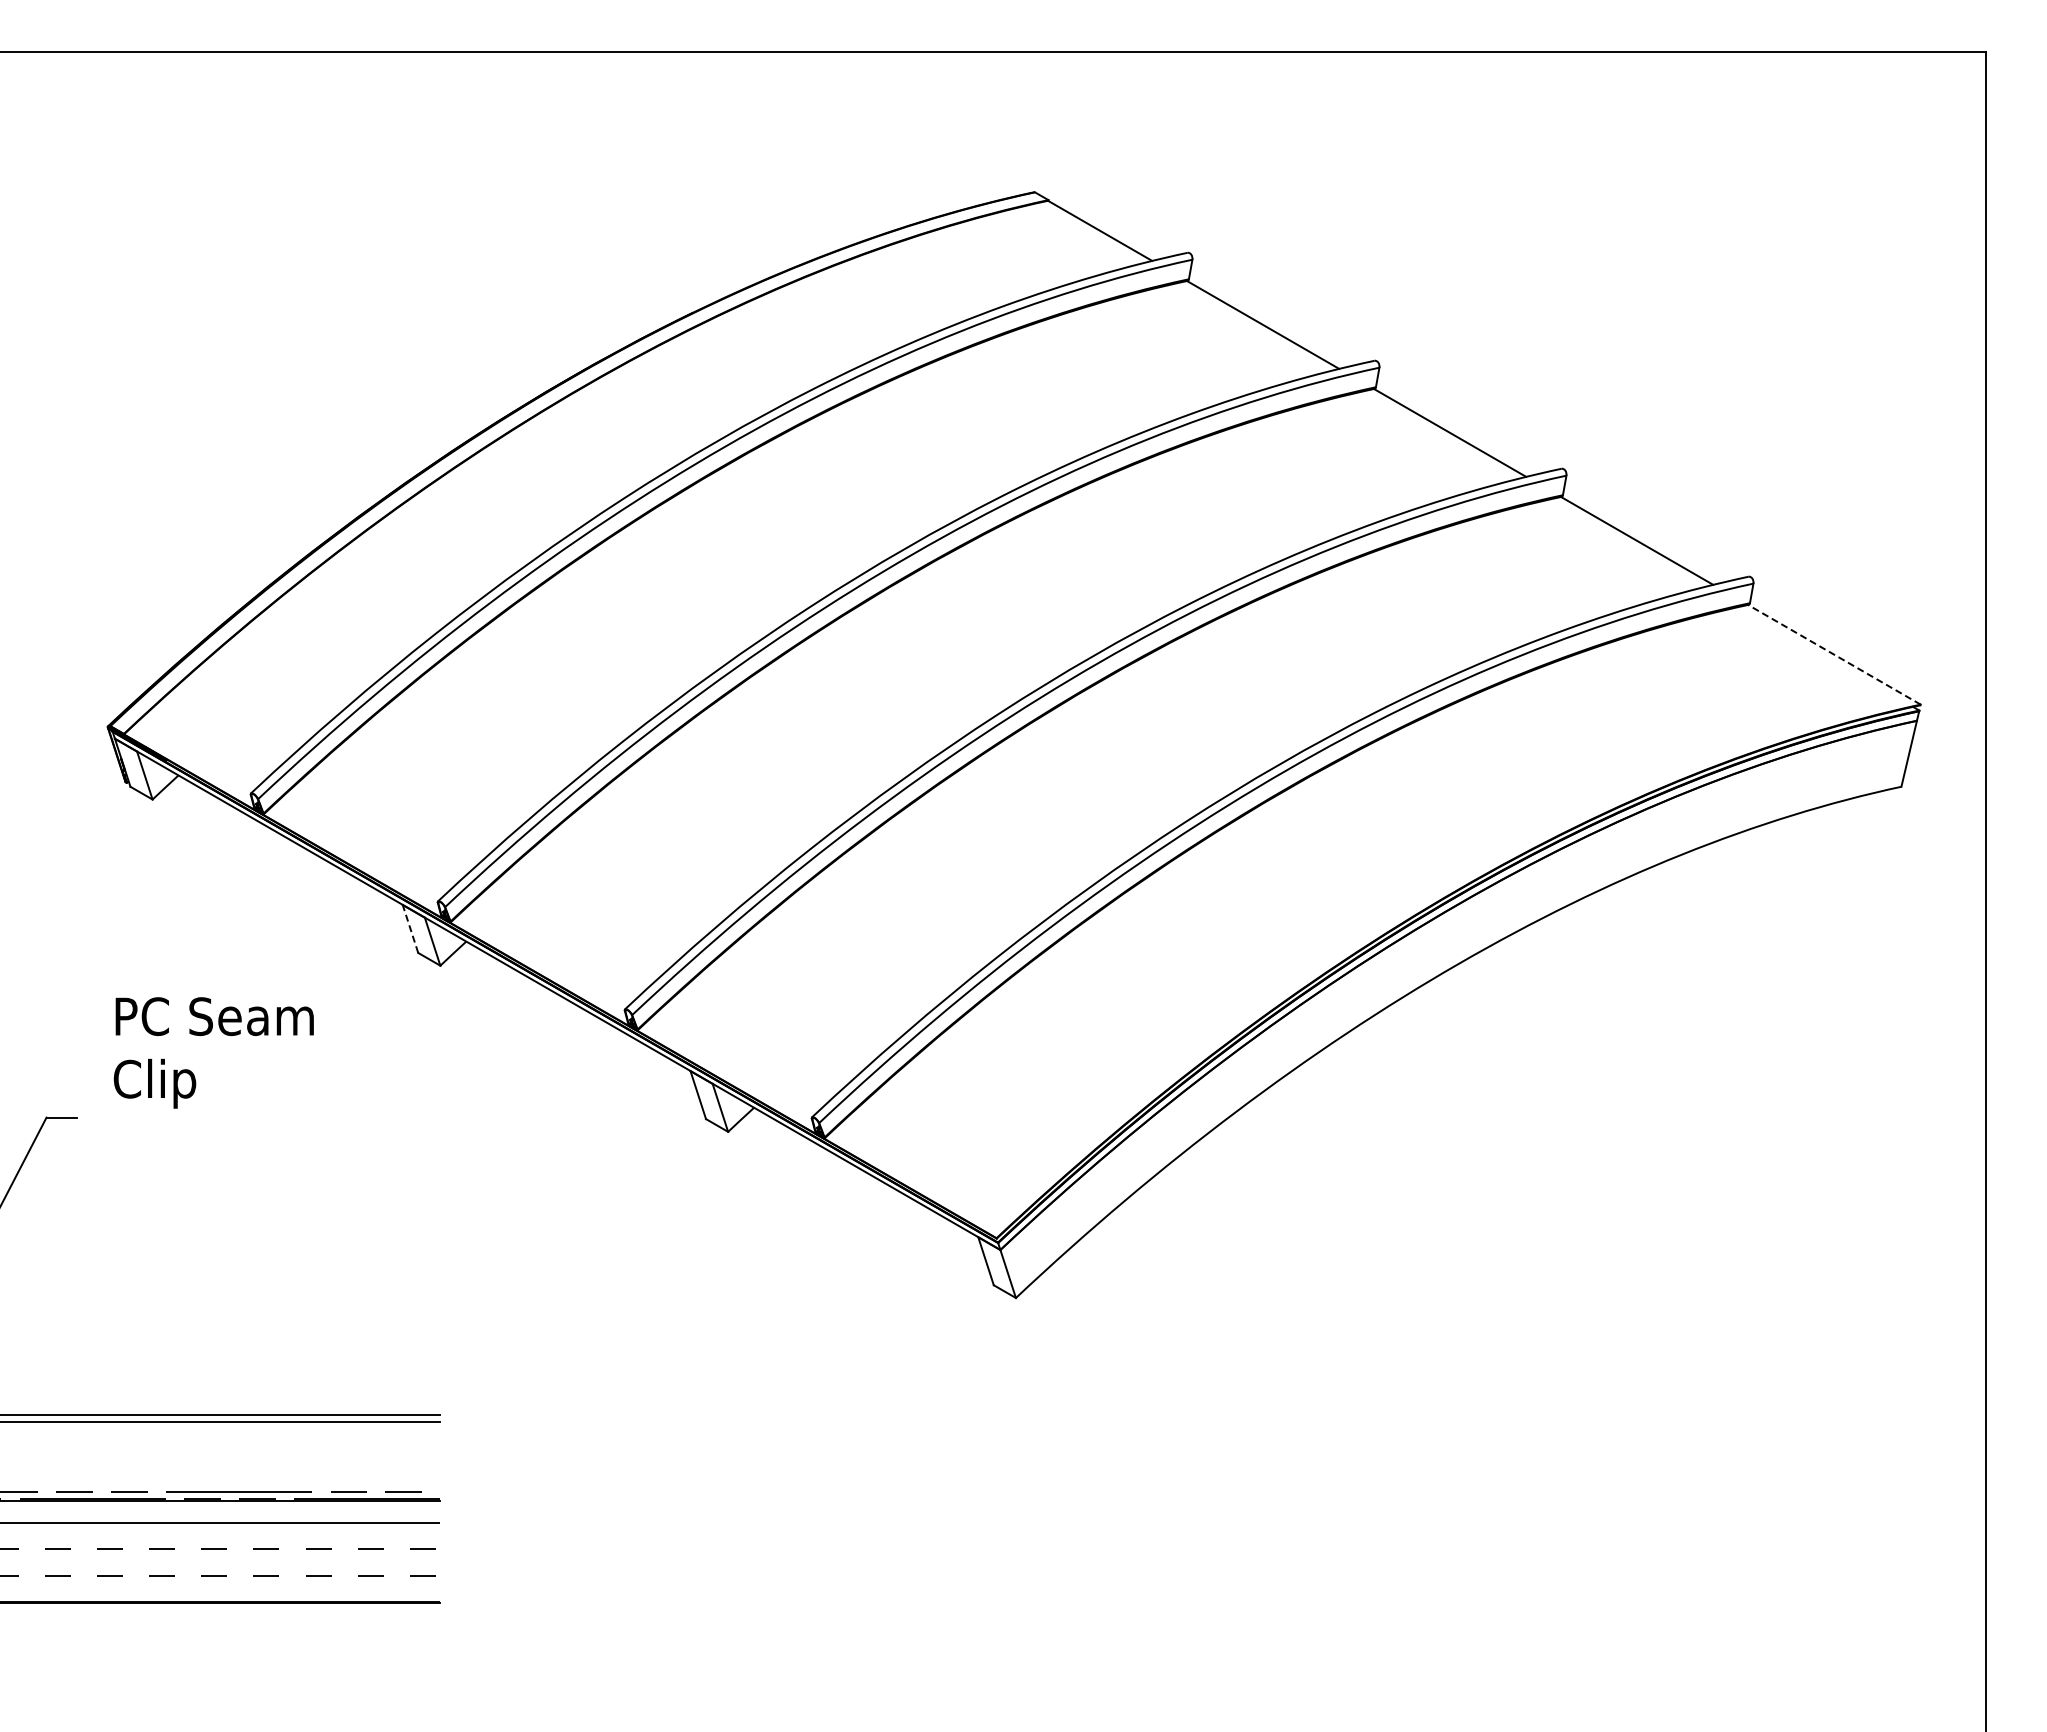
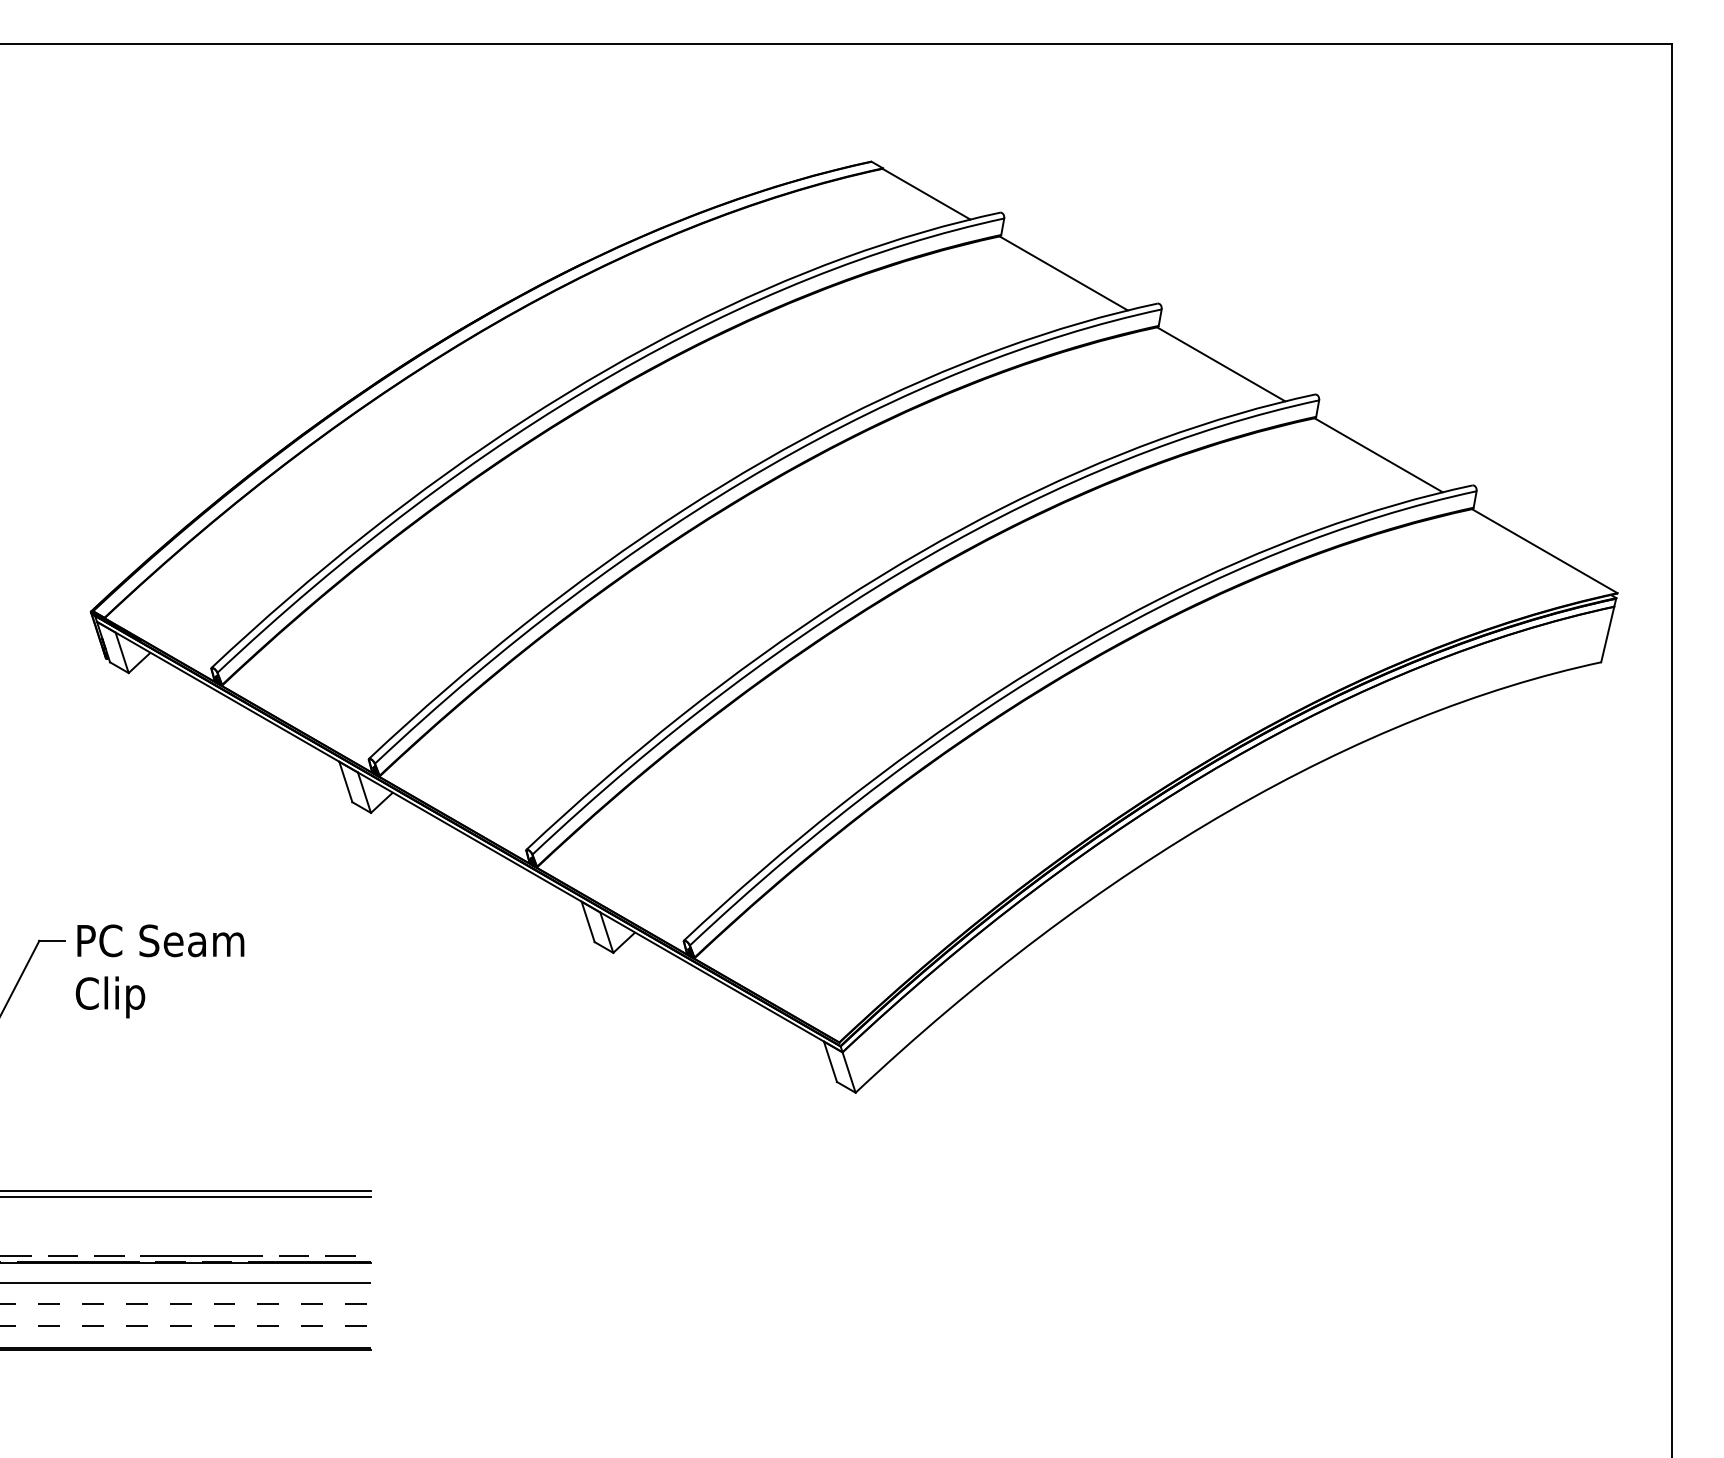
line: (1834, 654) -> (1544, 550), dashed -> solid
line: (410, 928) -> (345, 781), dashed -> solid
text: (213, 1052) -> (159, 971), moved

